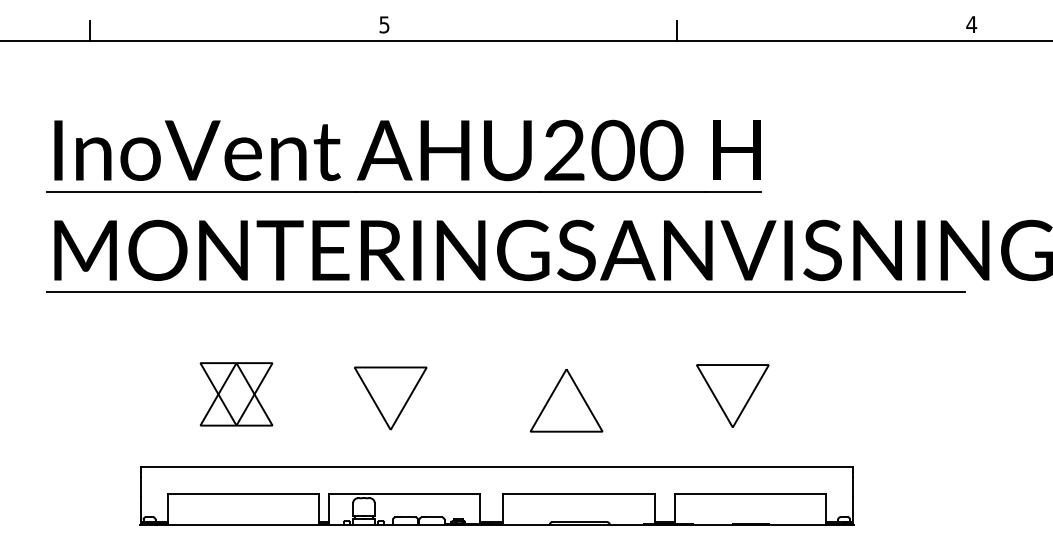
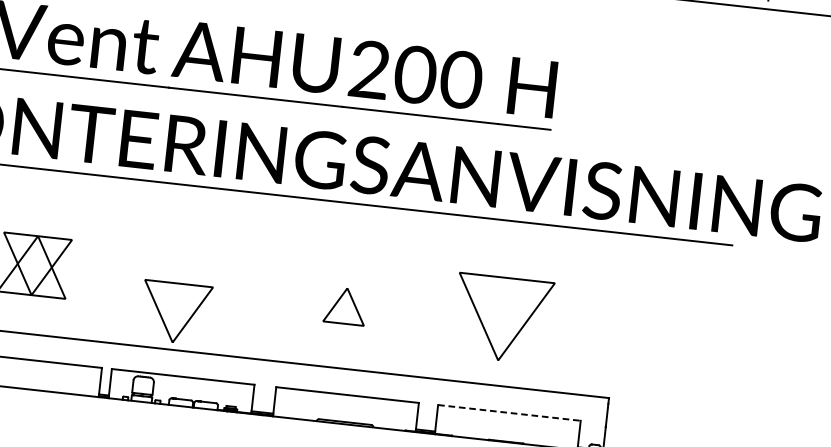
part: (732, 395) -> (502, 318), size x1.4
part: (390, 398) -> (175, 312), moved
part: (566, 400) -> (345, 305), size x0.6
line: (750, 493) -> (509, 412), solid -> dashed

